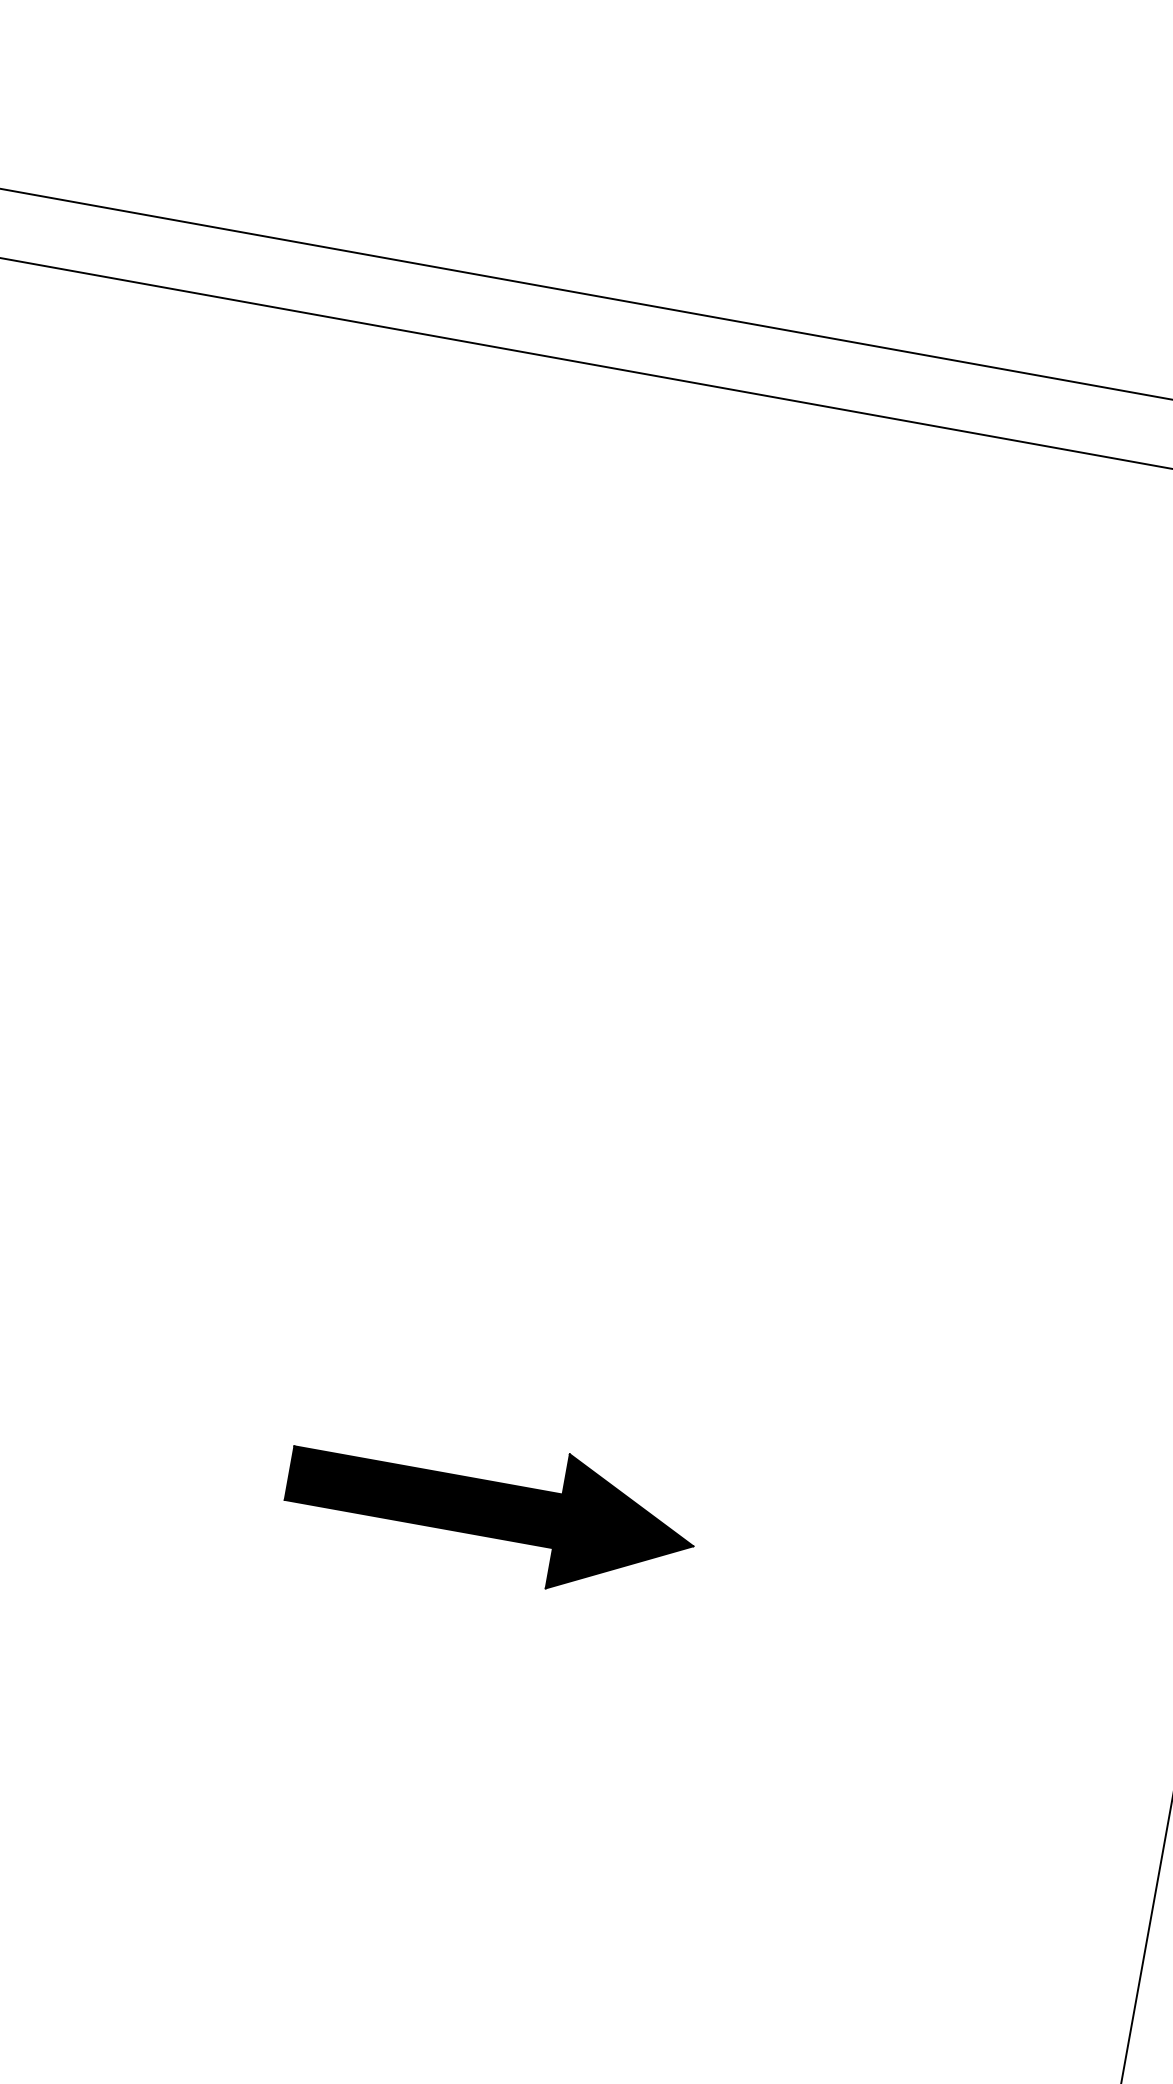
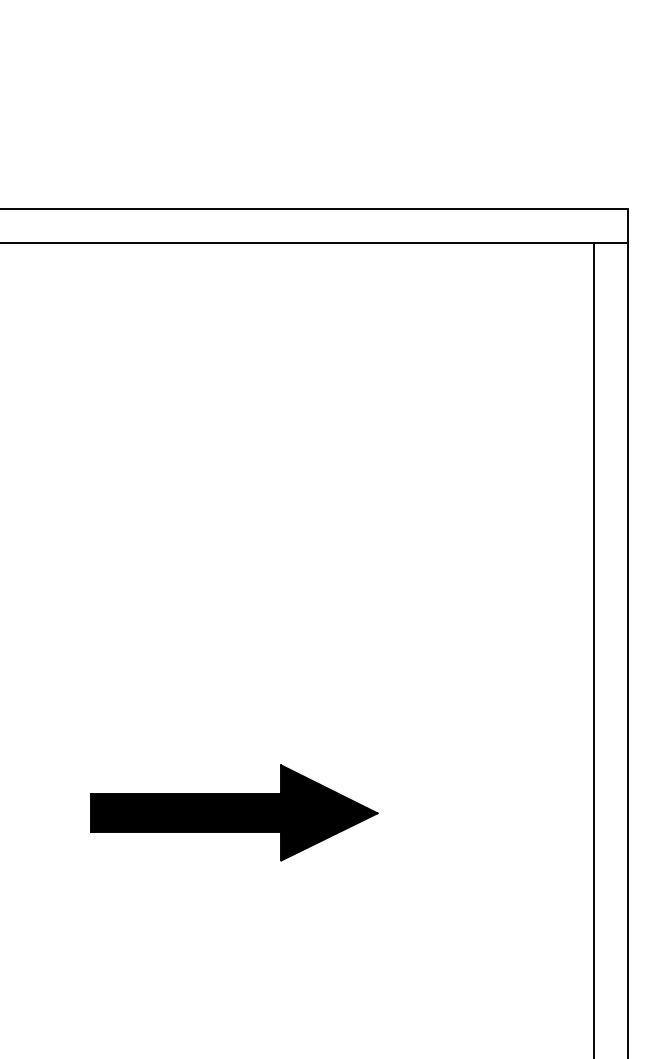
part: (491, 1510) -> (234, 813), size x1.4

